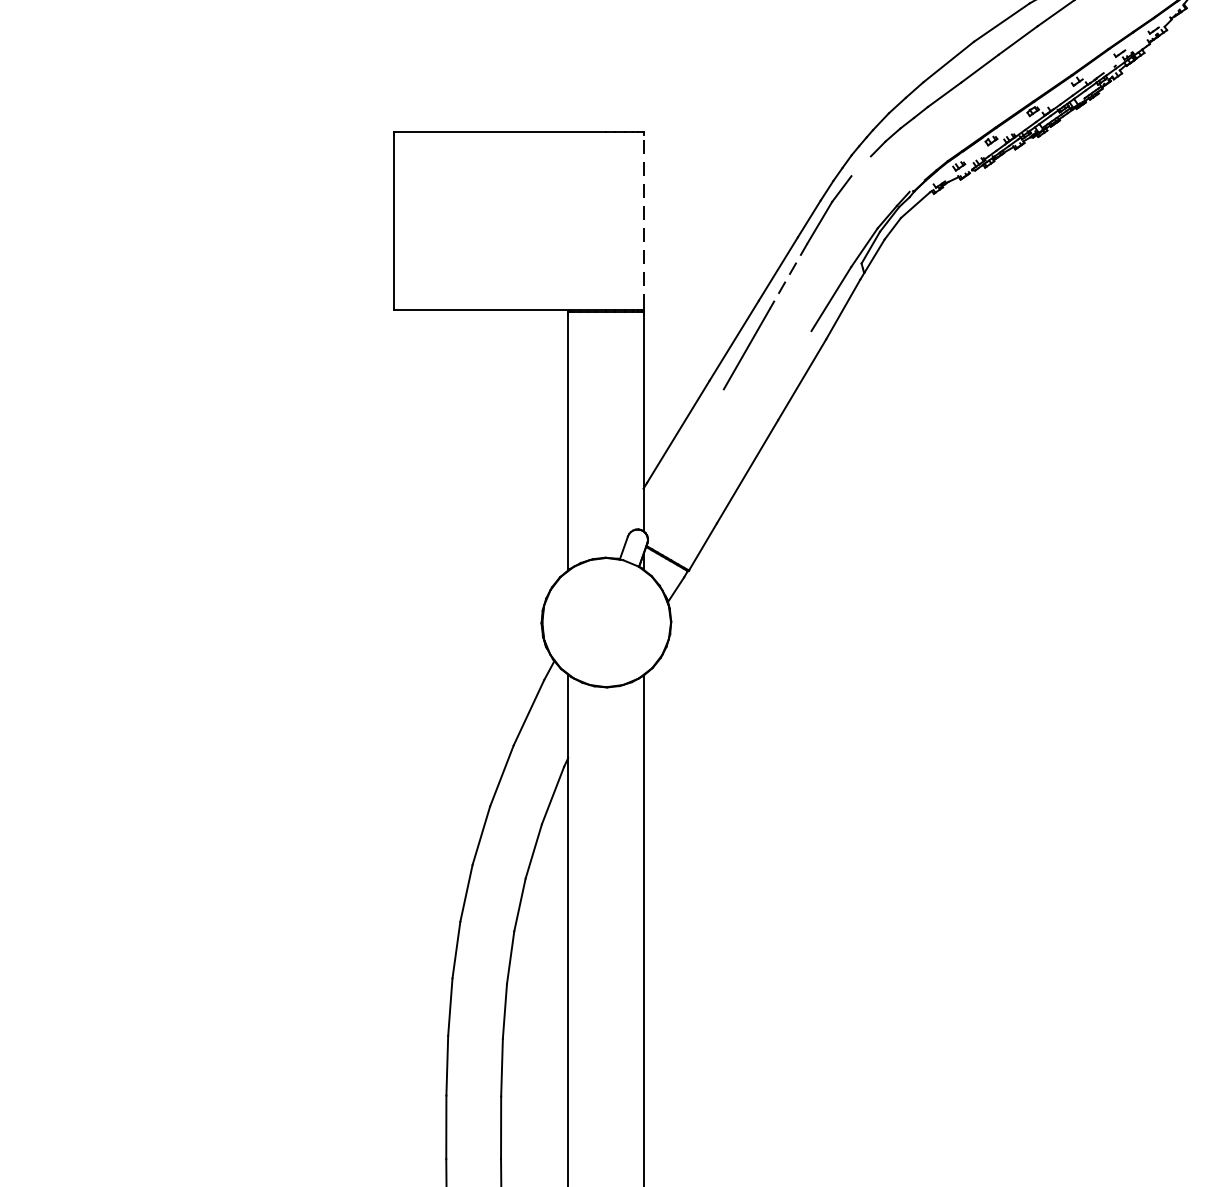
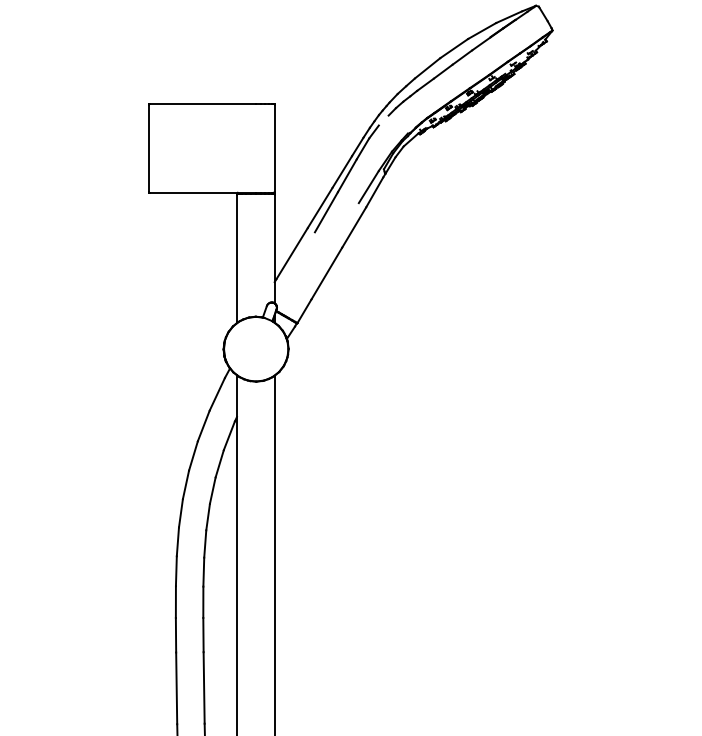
line: (643, 220) -> (274, 147), dashed -> solid
line: (788, 275) -> (347, 175), dashed -> solid

